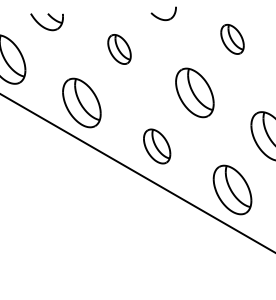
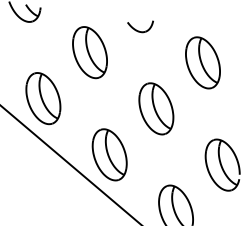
part: (232, 39) -> (202, 63), size x1.67
part: (119, 49) -> (89, 52), size x1.67
part: (156, 146) -> (109, 154), size x1.43

